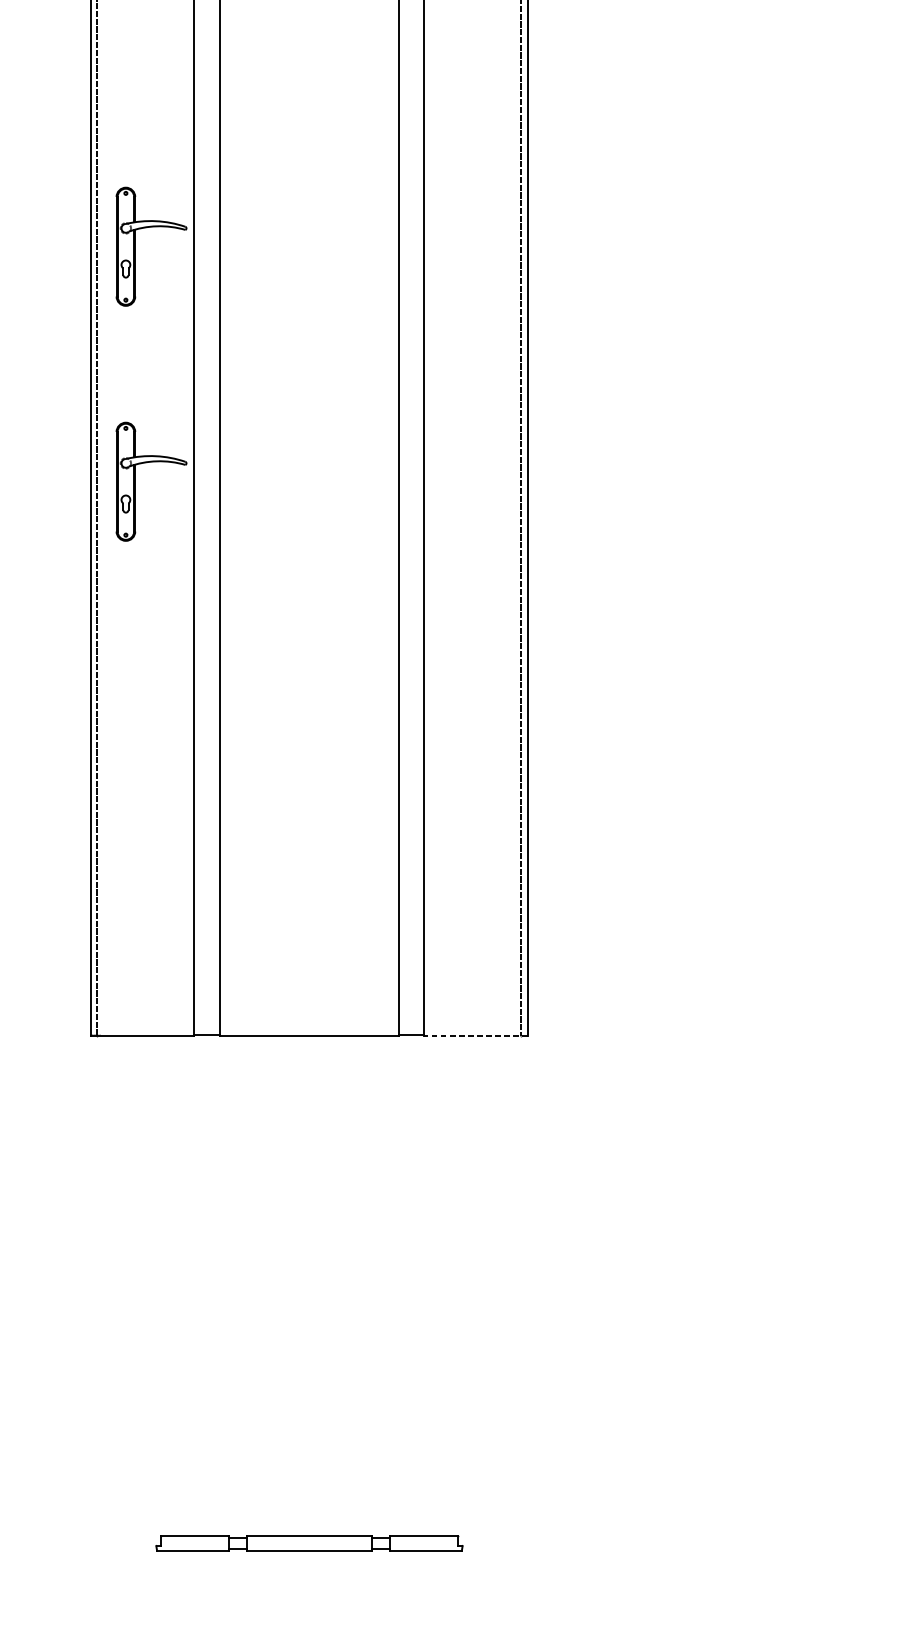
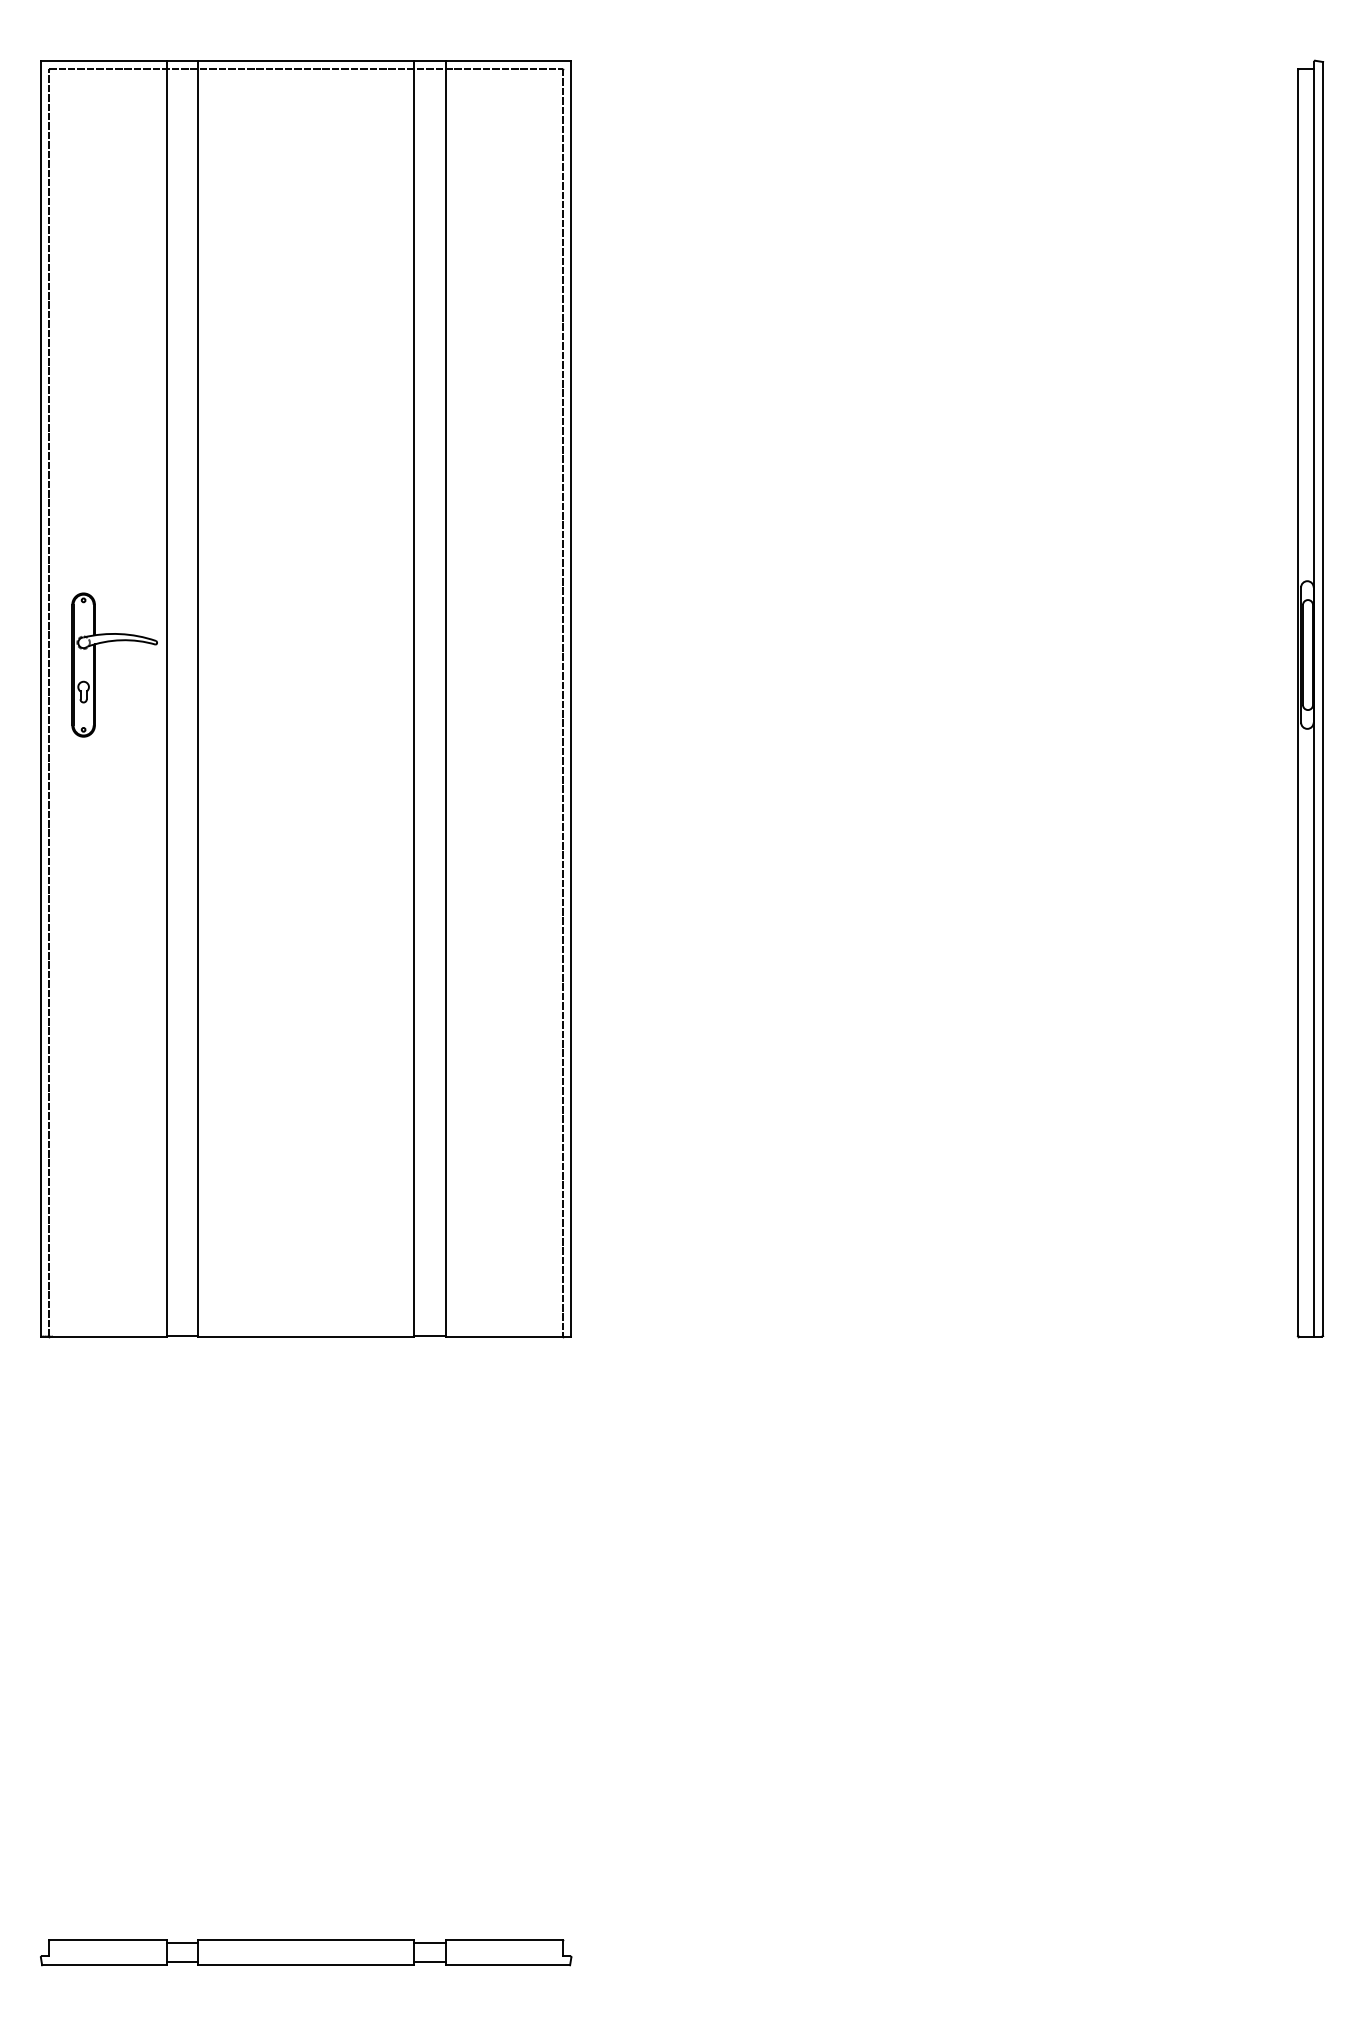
part: (135, 246) -> (95, 379), removed
line: (476, 1035) -> (508, 1336), dashed -> solid
part: (309, 1543) -> (306, 1952), size x1.43

